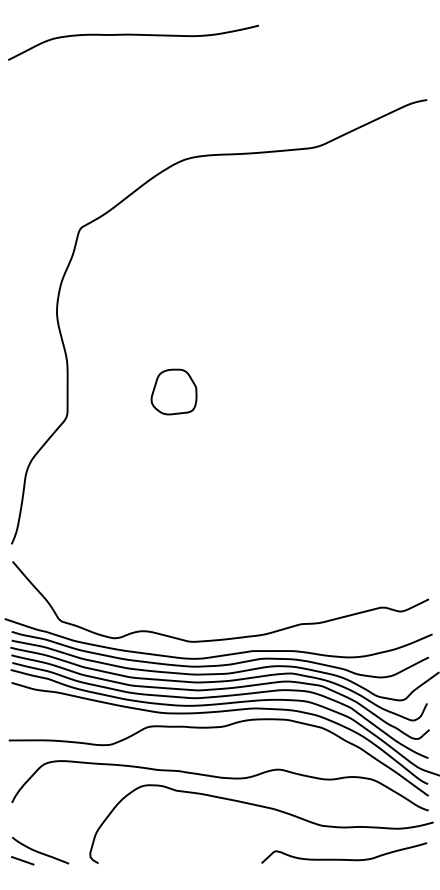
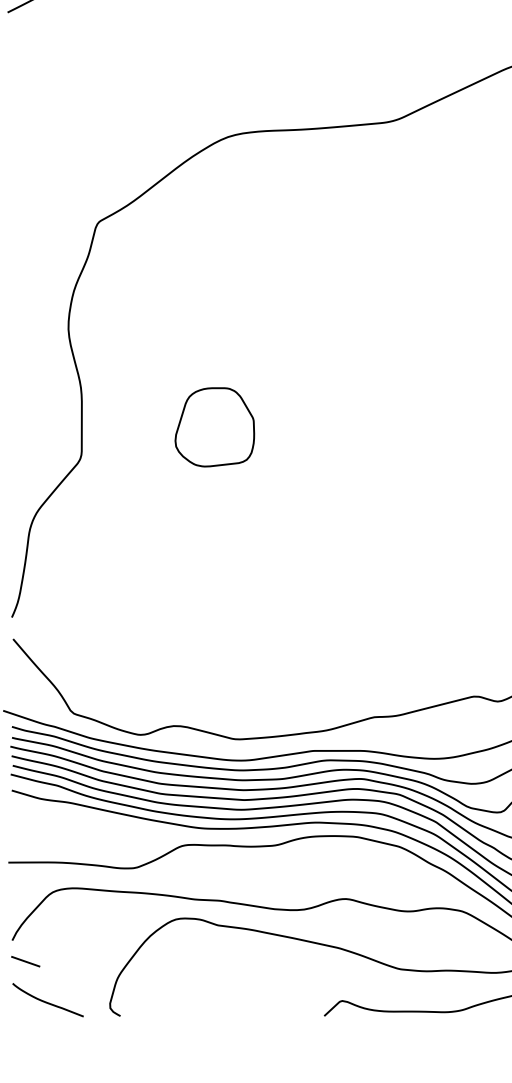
part: (173, 391) -> (214, 426), size x1.4
line: (22, 860) -> (25, 961), moved

